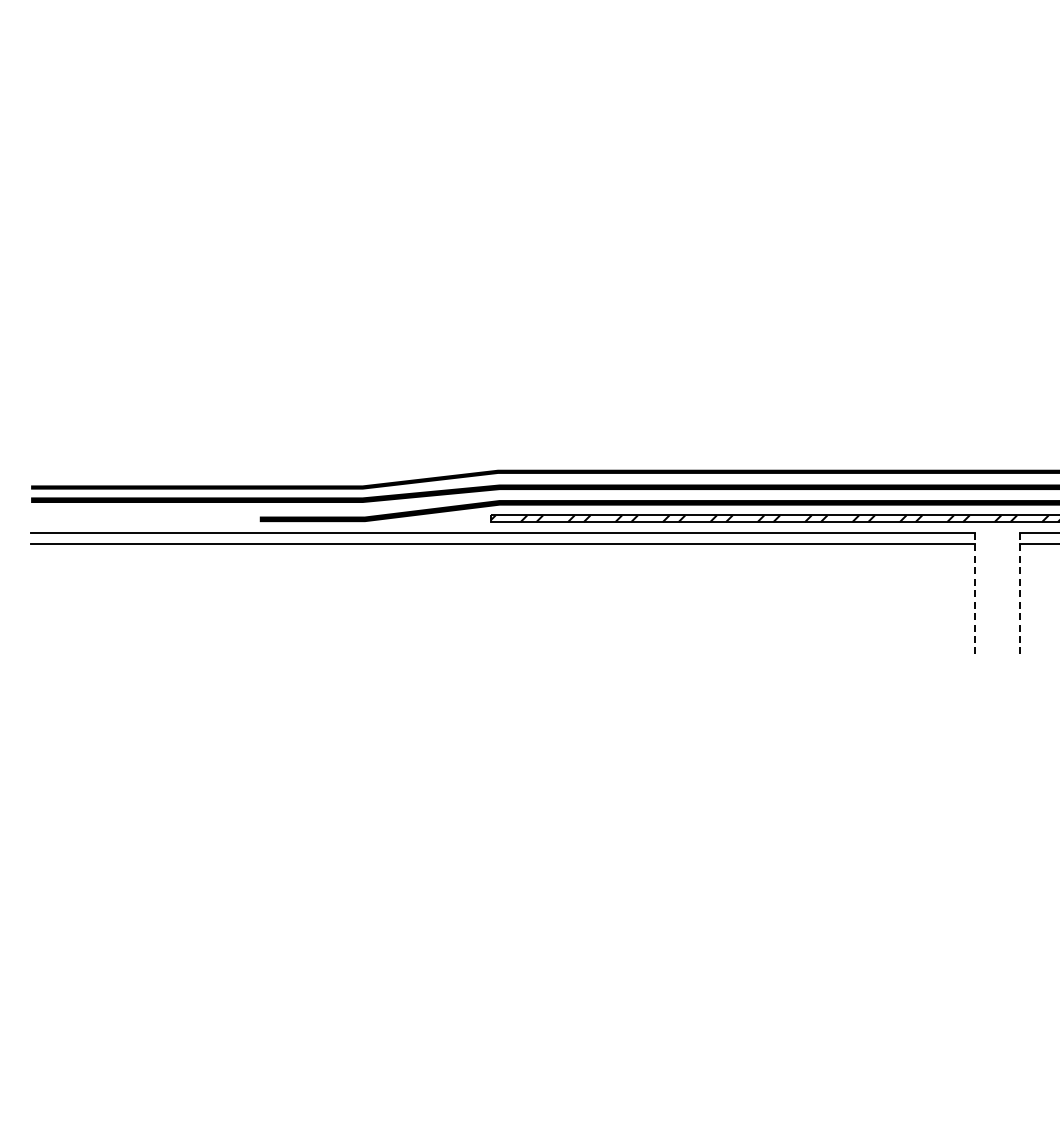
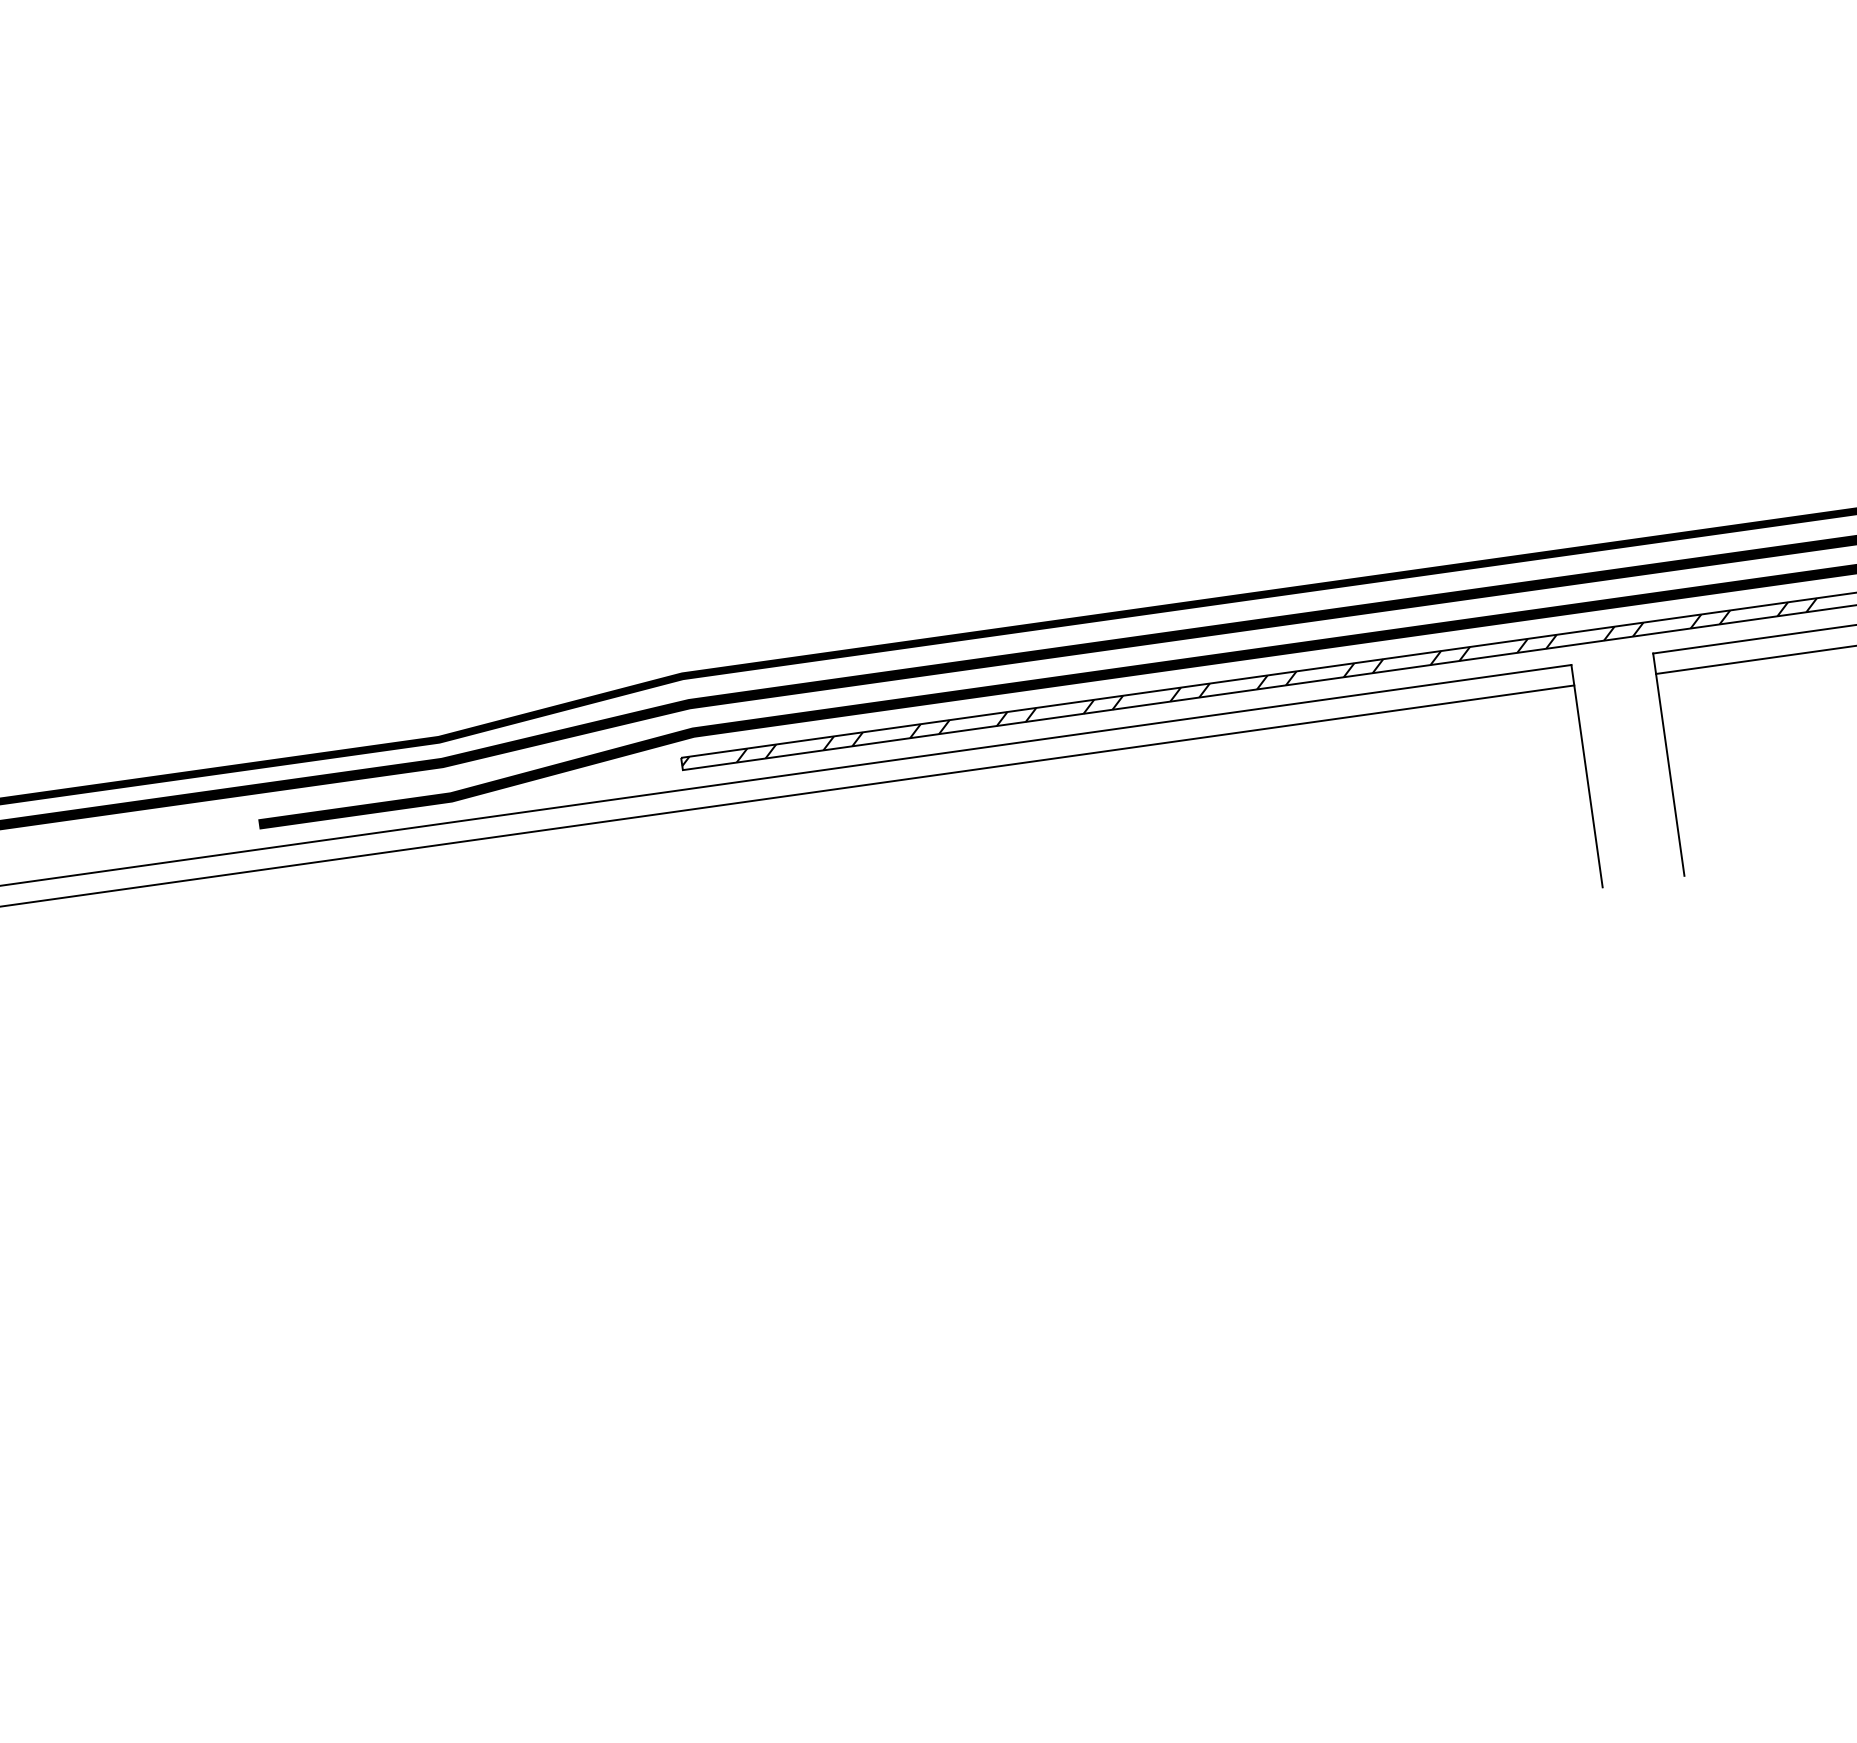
line: (975, 593) -> (1587, 776), dashed -> solid
line: (1019, 593) -> (1667, 764), dashed -> solid

